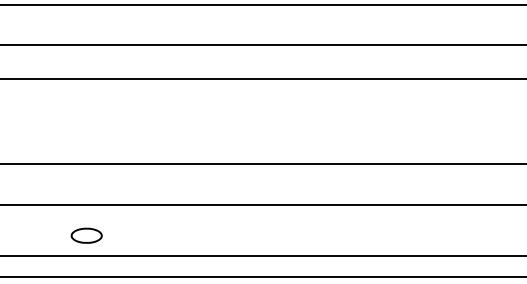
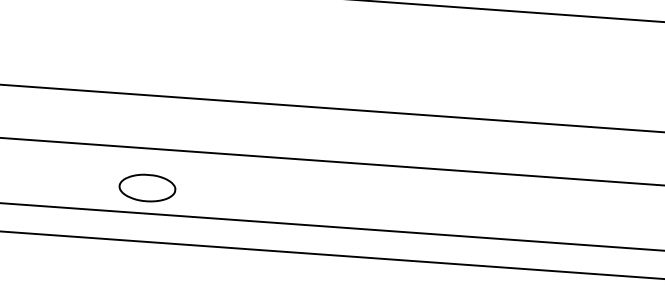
part: (86, 235) -> (147, 187), size x1.43

